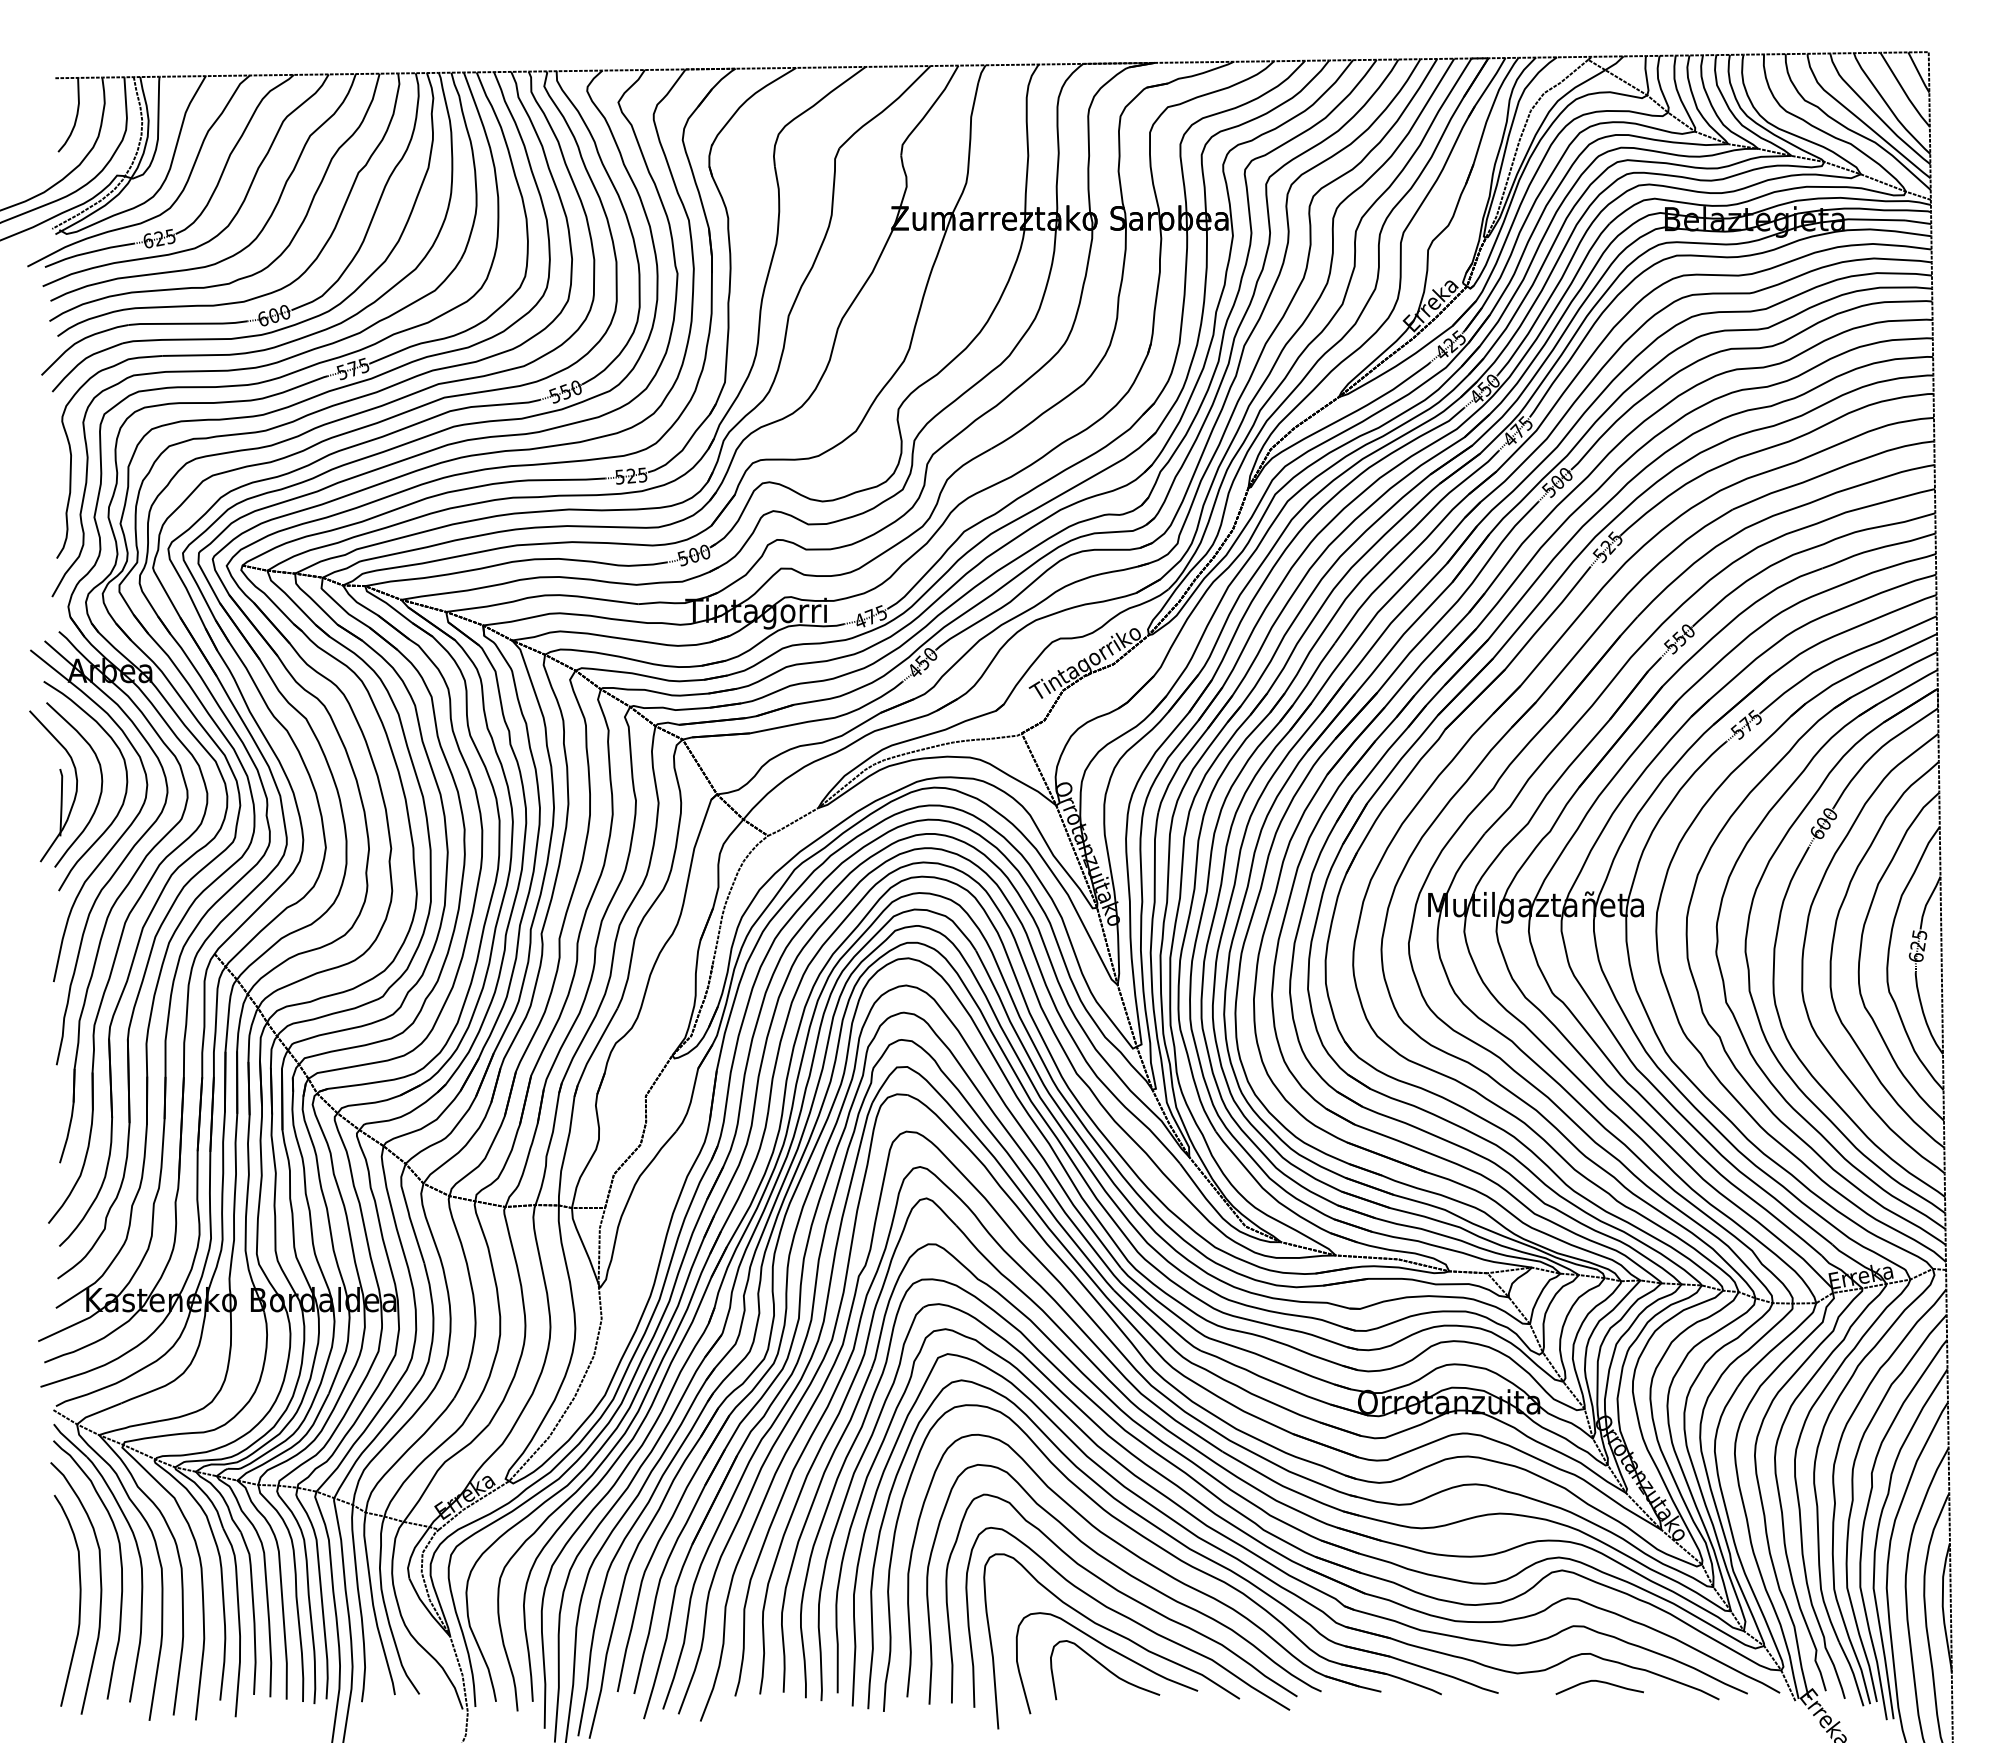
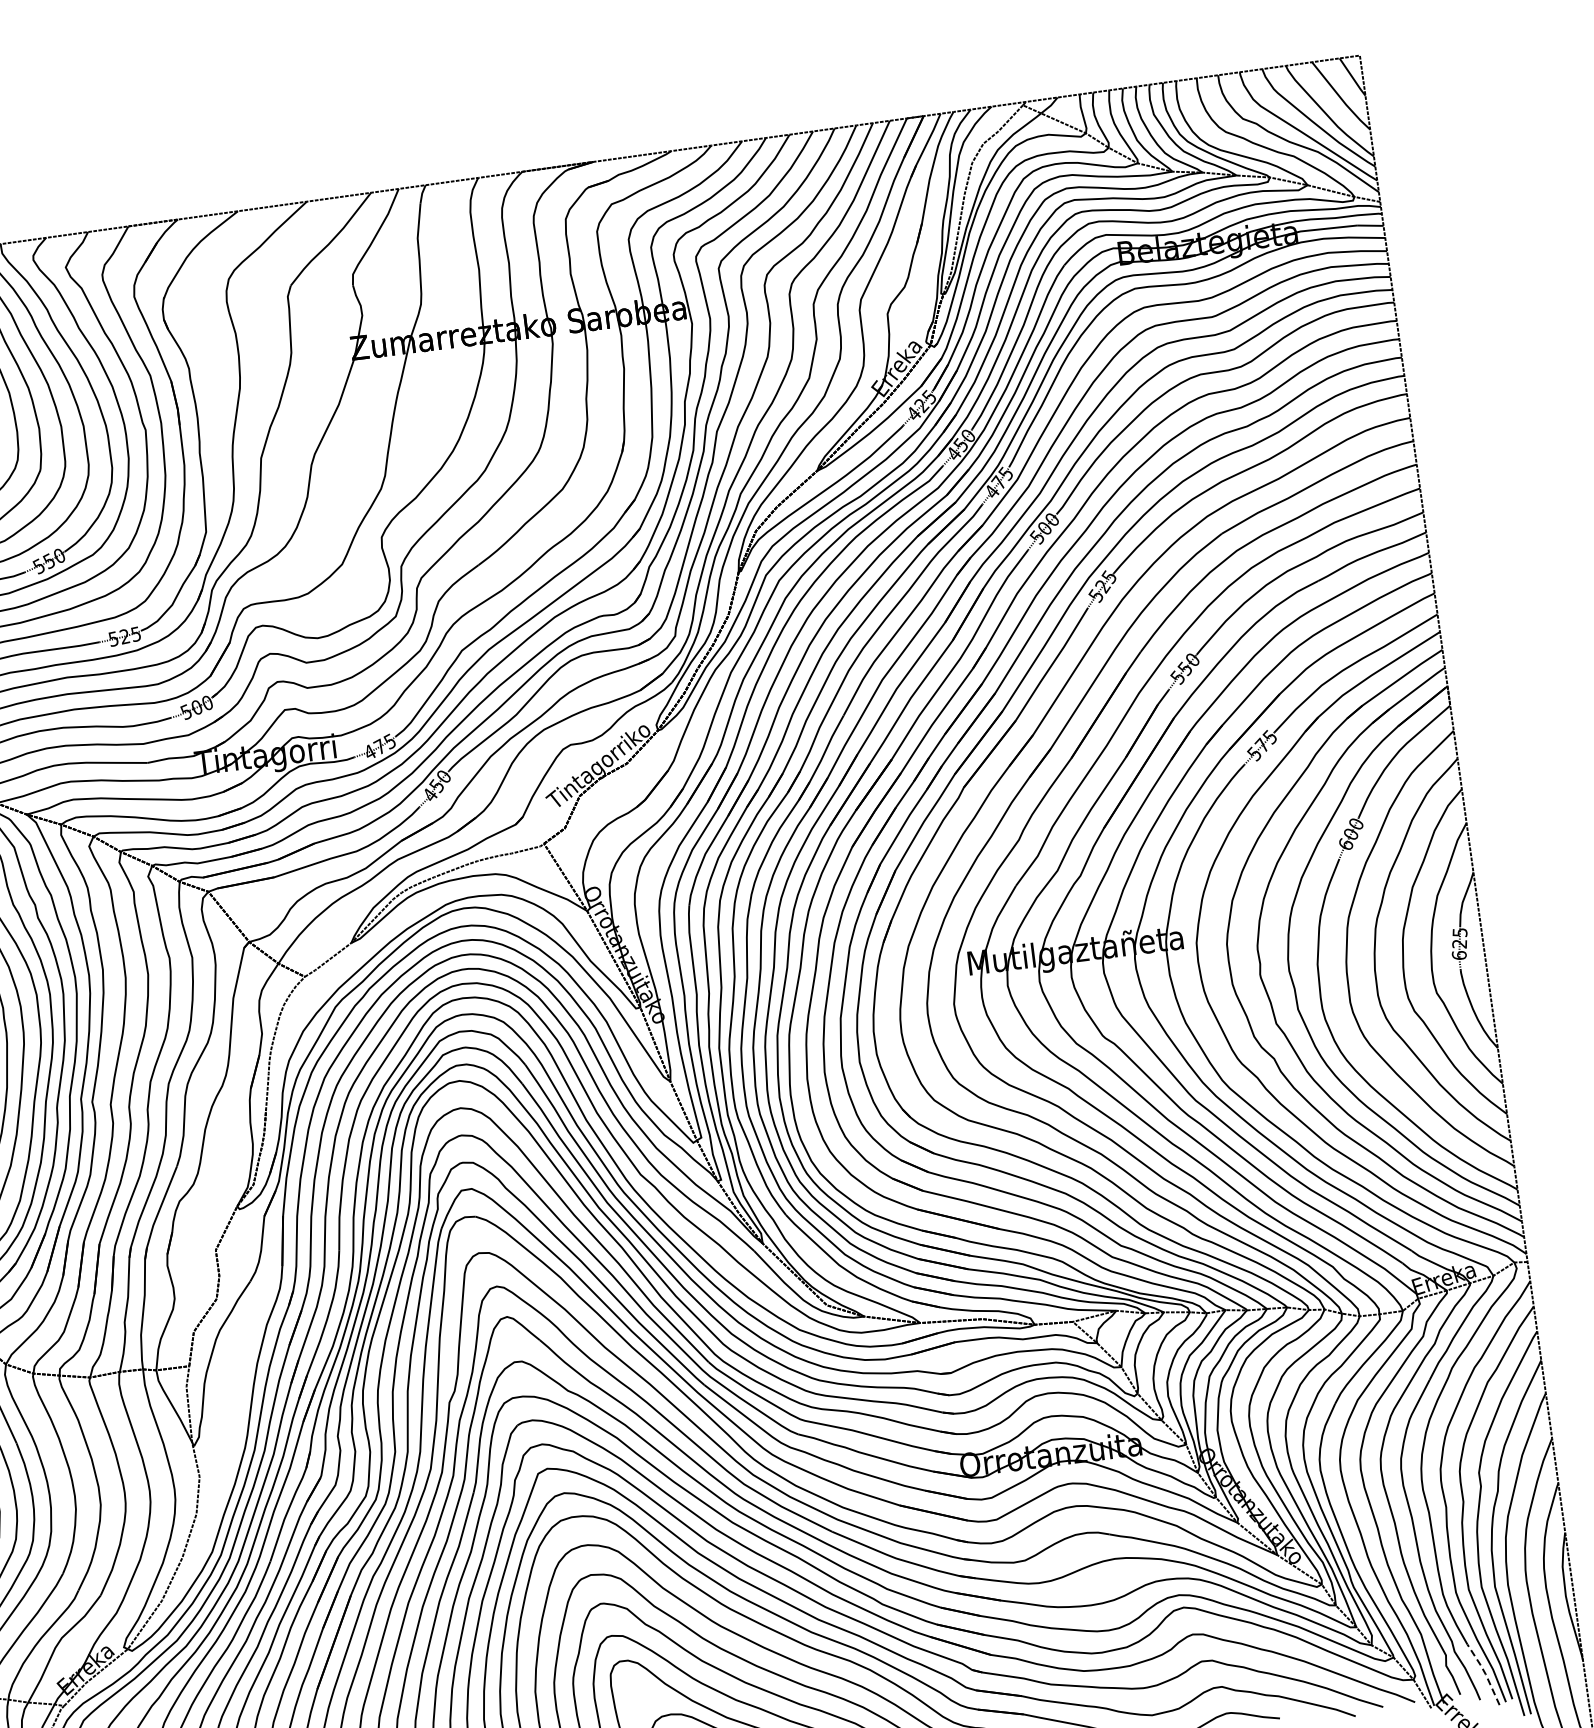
line: (1853, 1673) -> (1485, 1673), solid -> dashed

